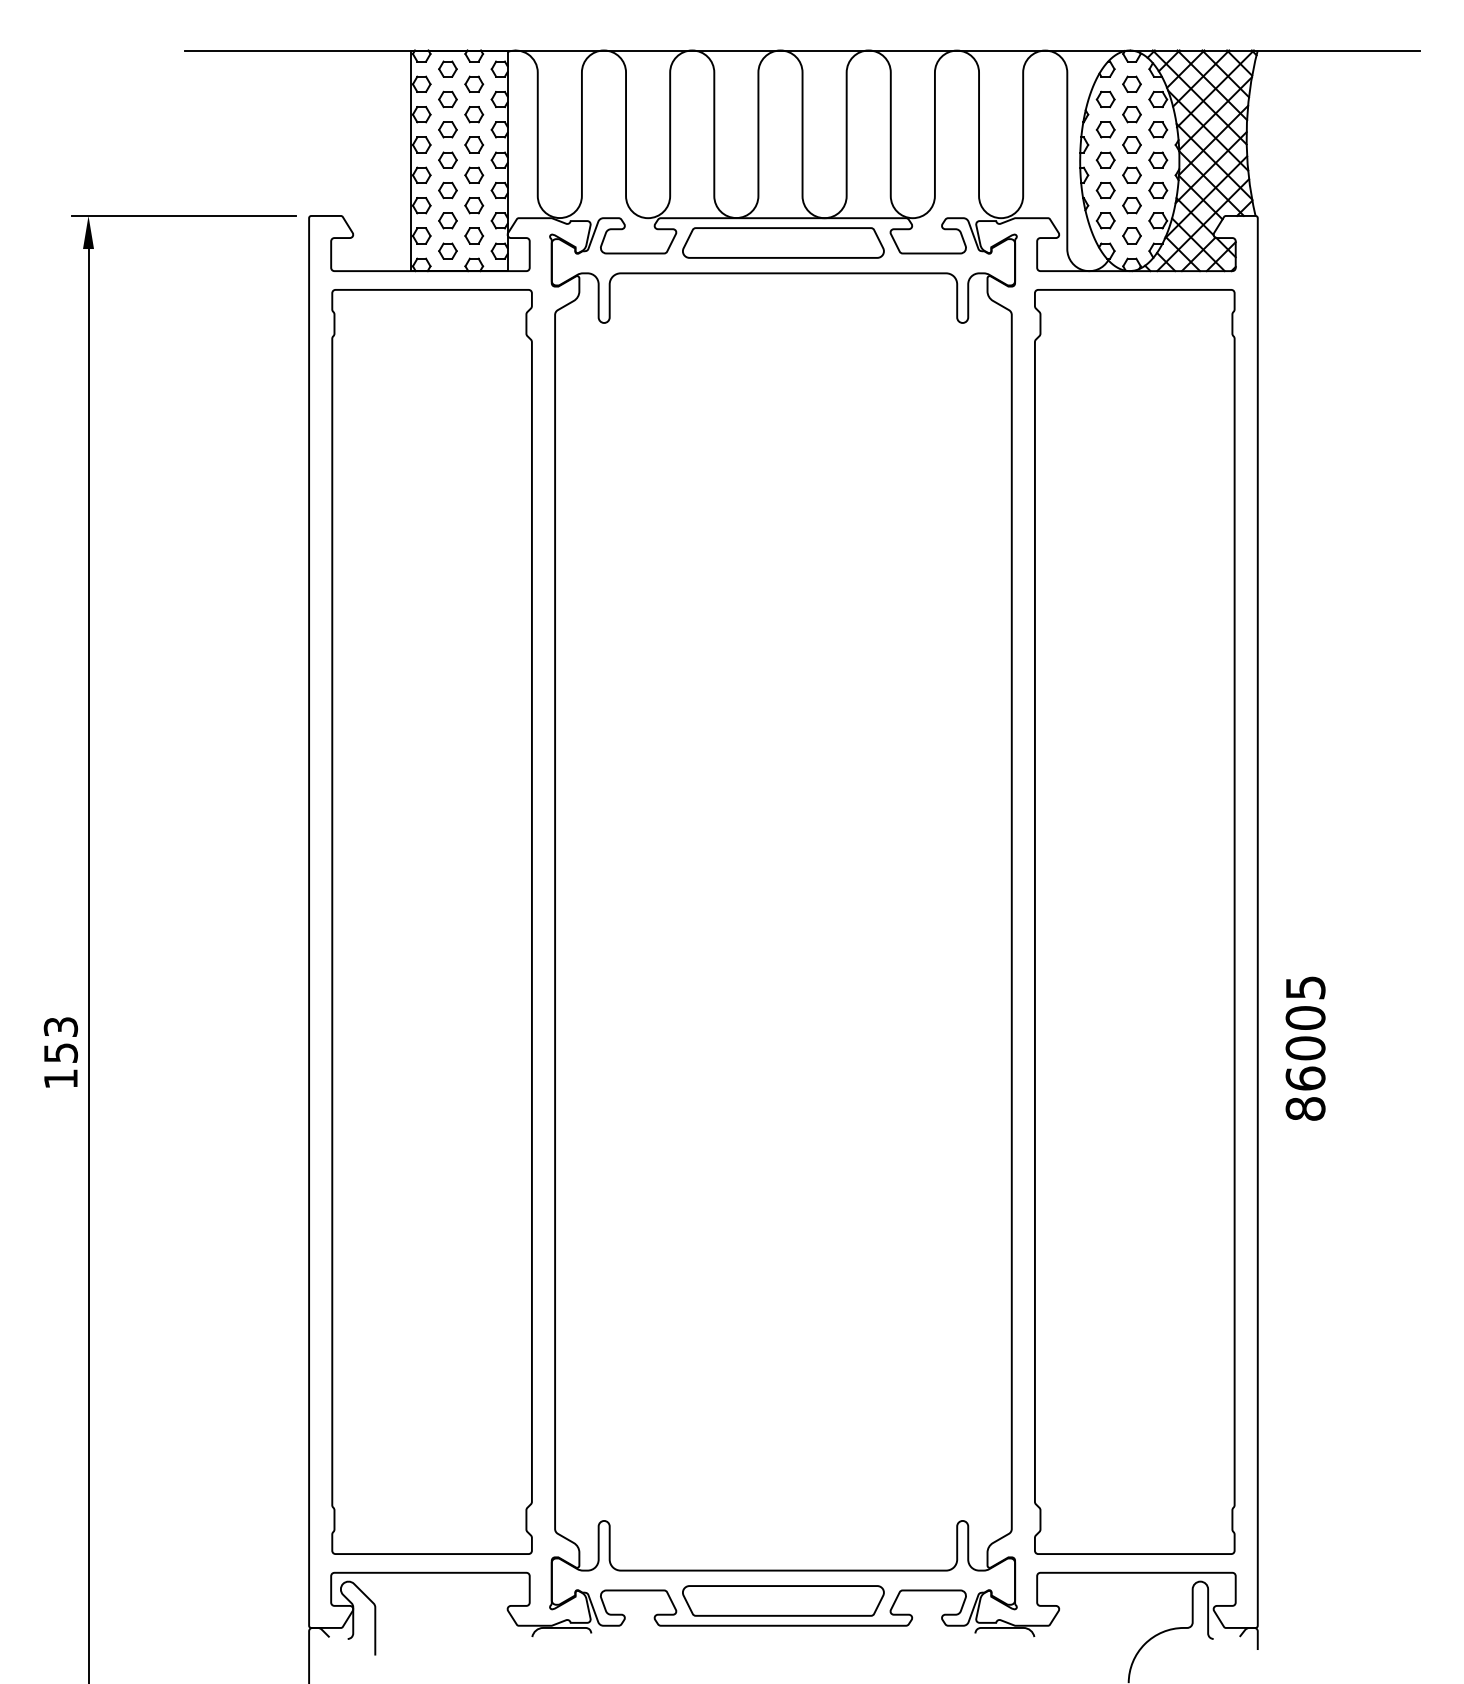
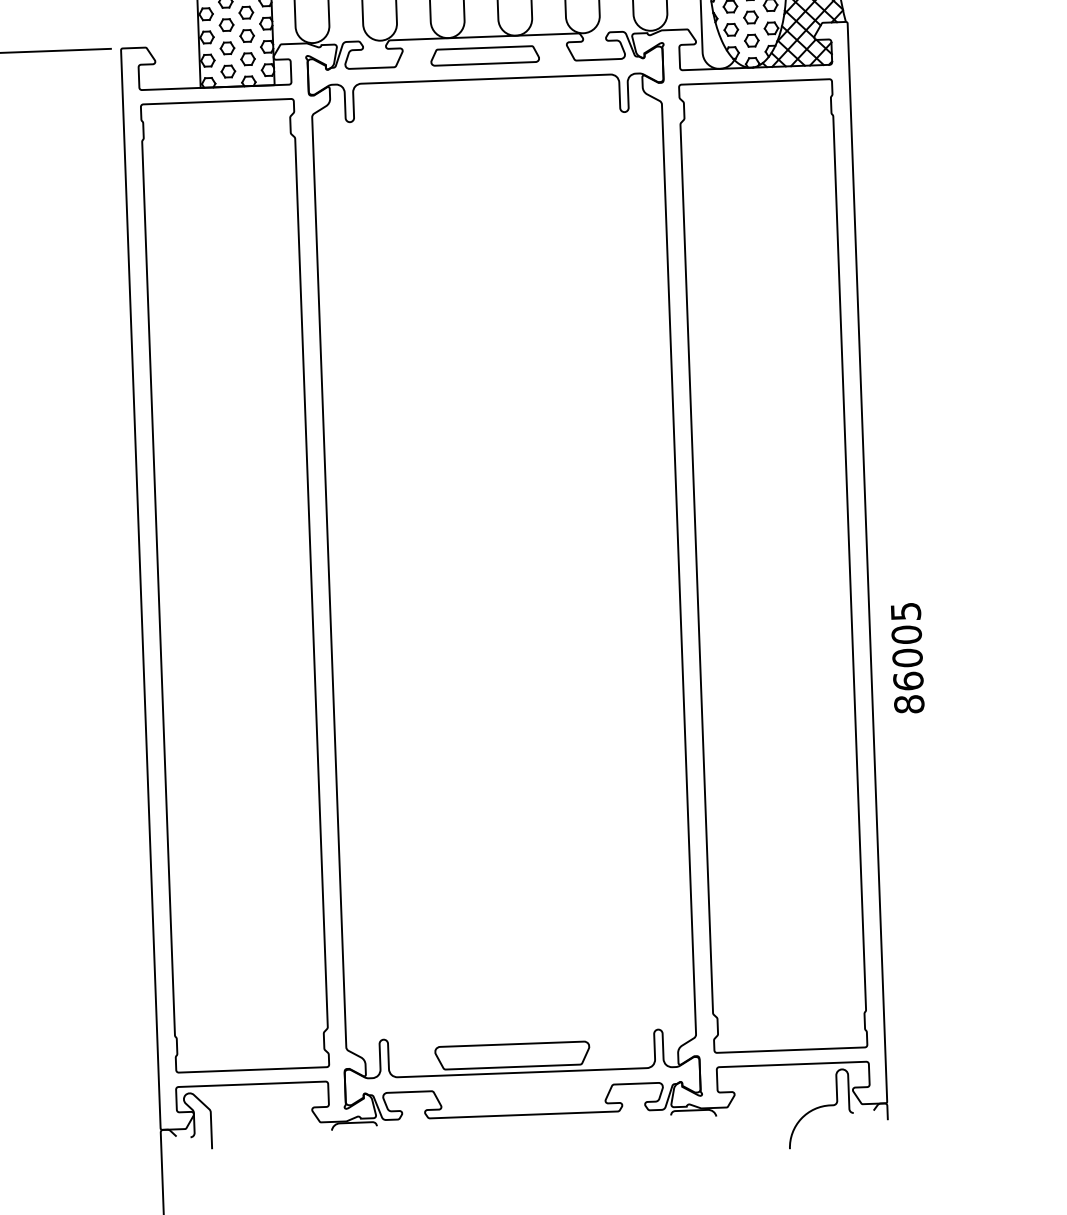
part: (783, 242) -> (485, 55), size x0.7
part: (783, 1600) -> (512, 1055), moved

